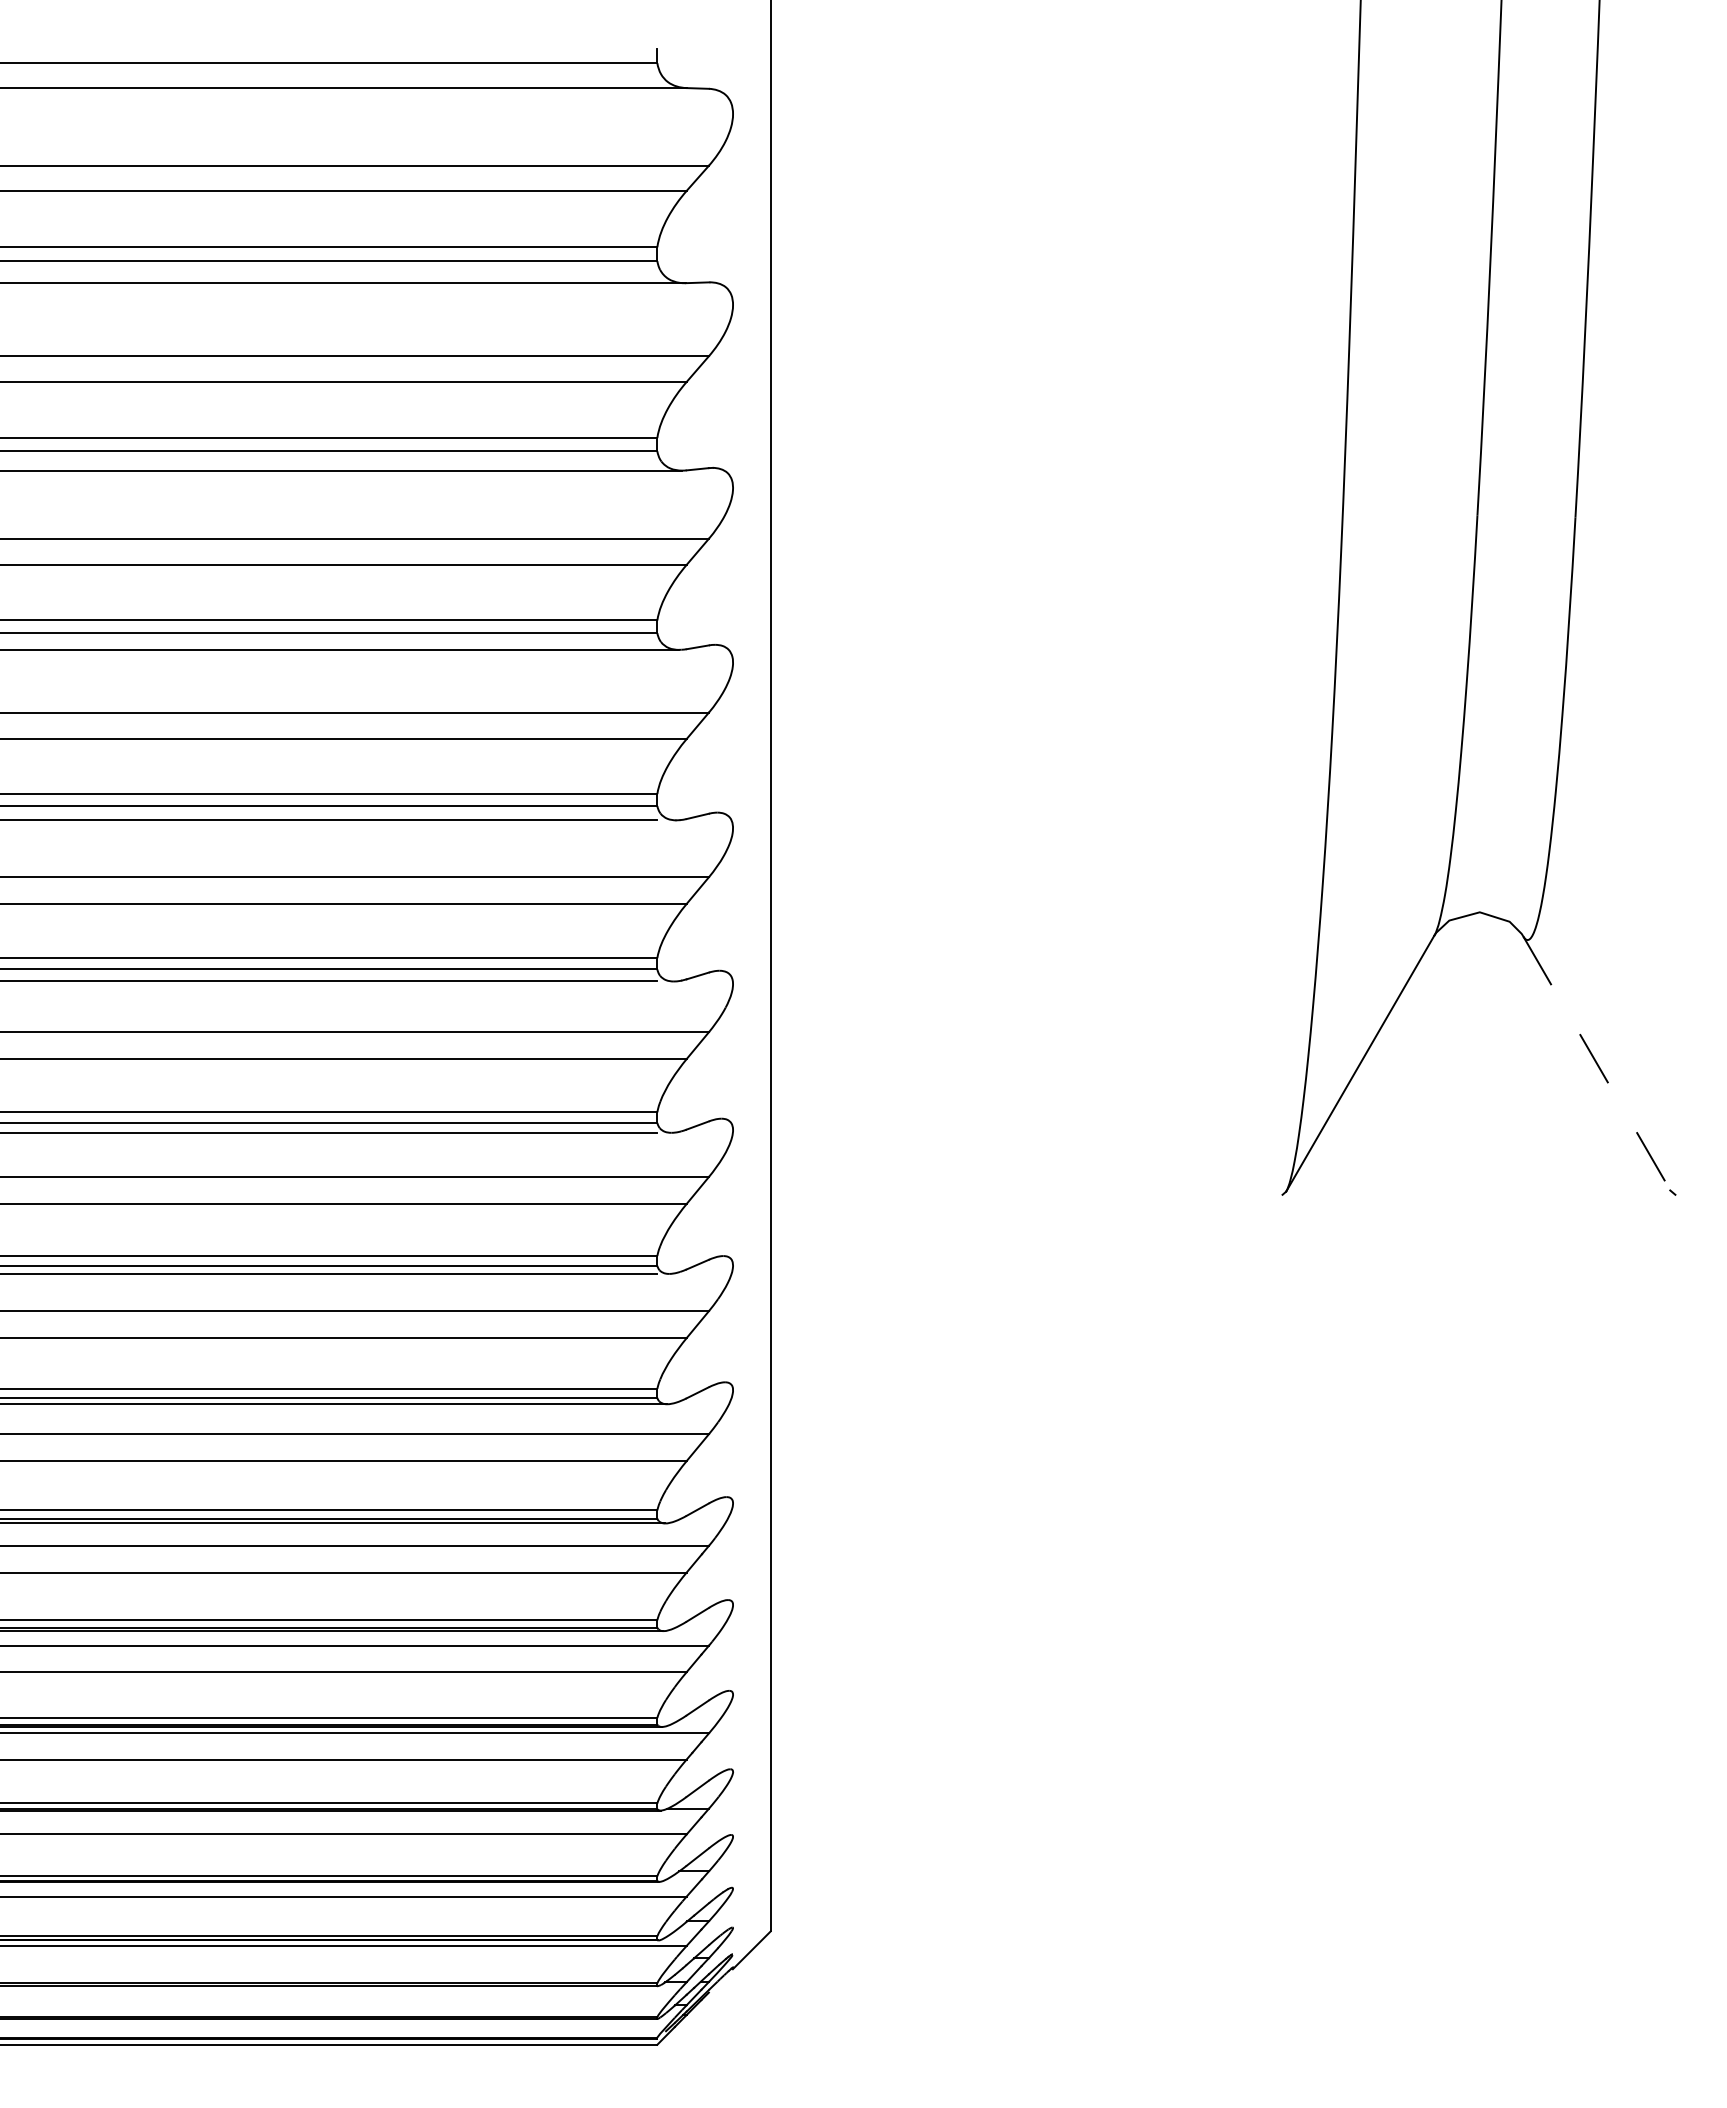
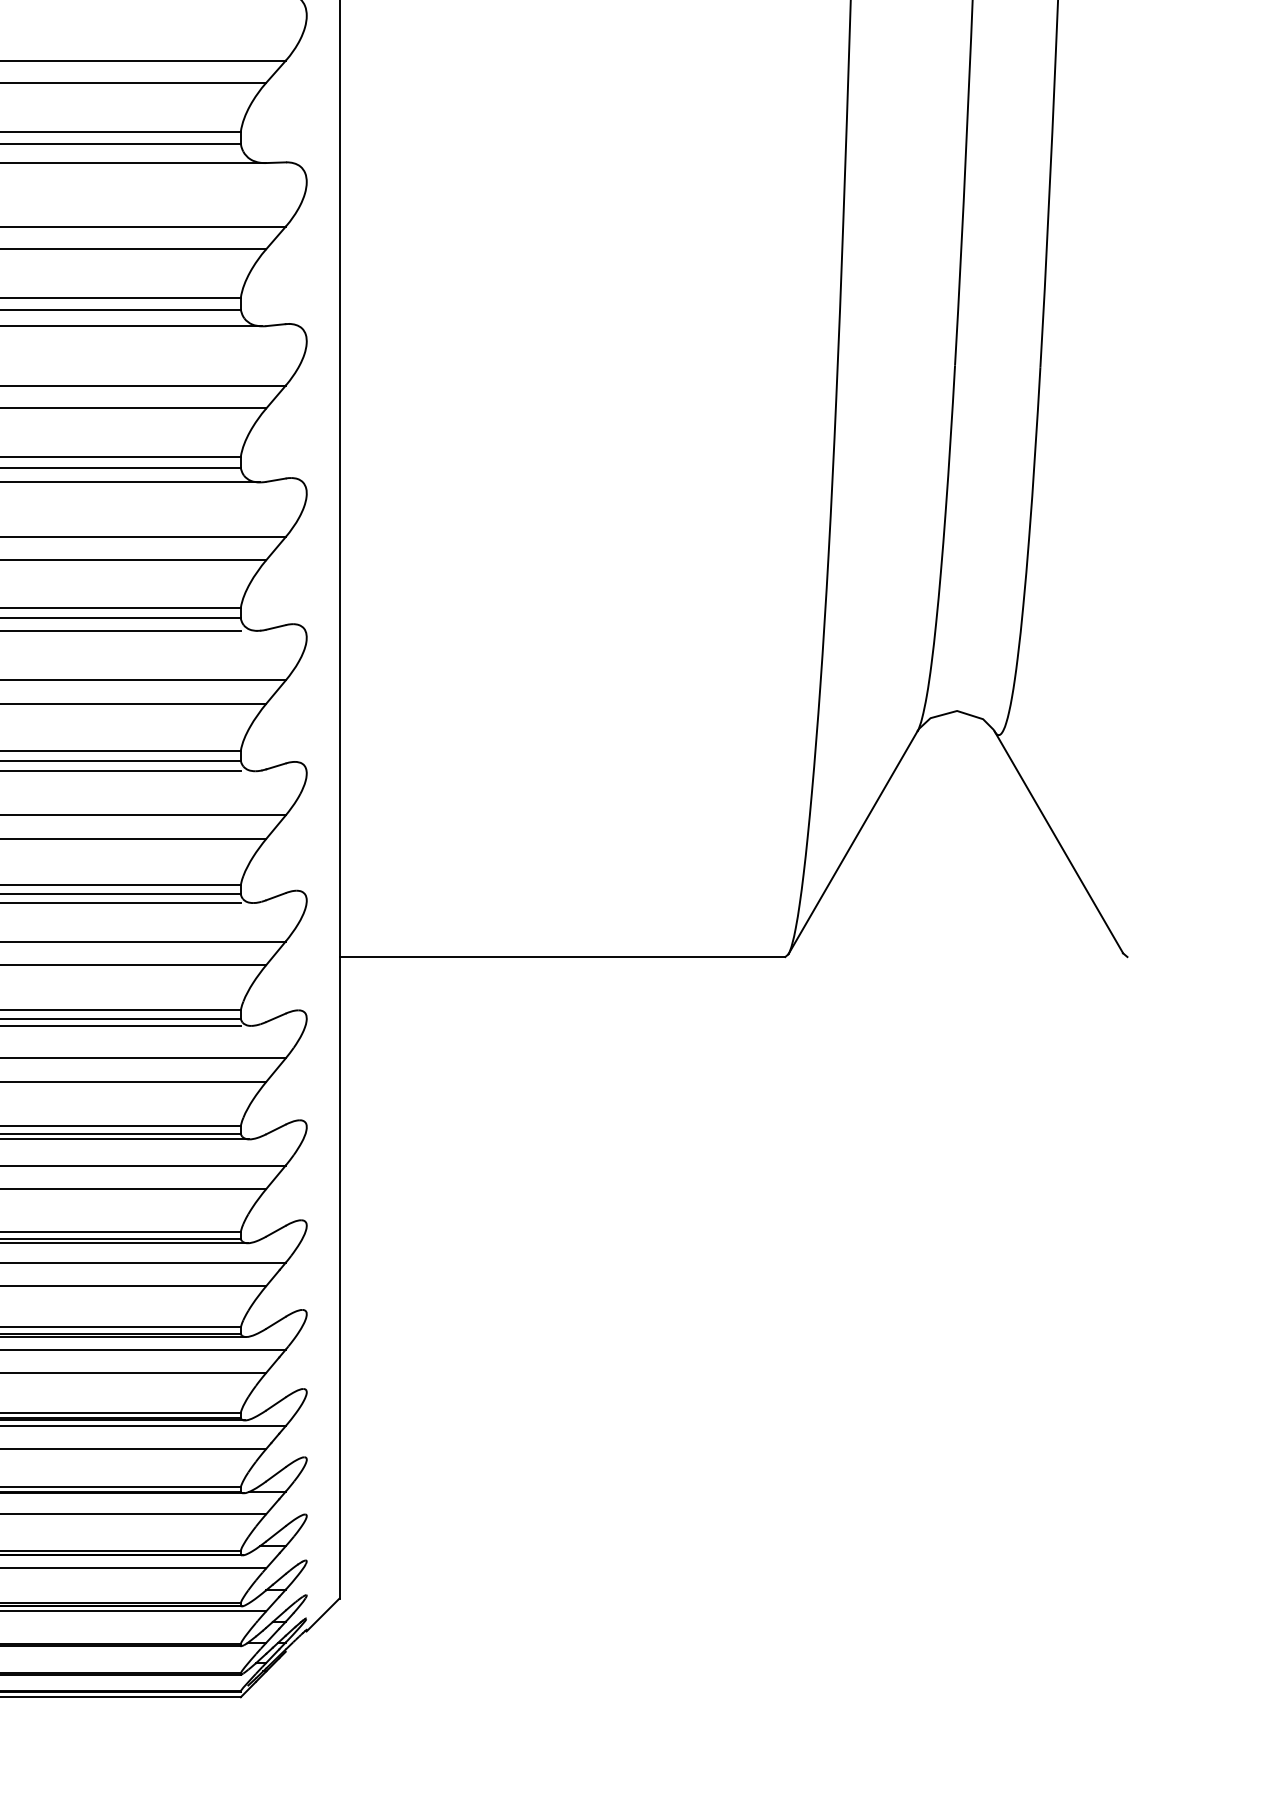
line: (1596, 1063) -> (1058, 842), dashed -> solid
line: (1026, 1194) -> (562, 956), added

